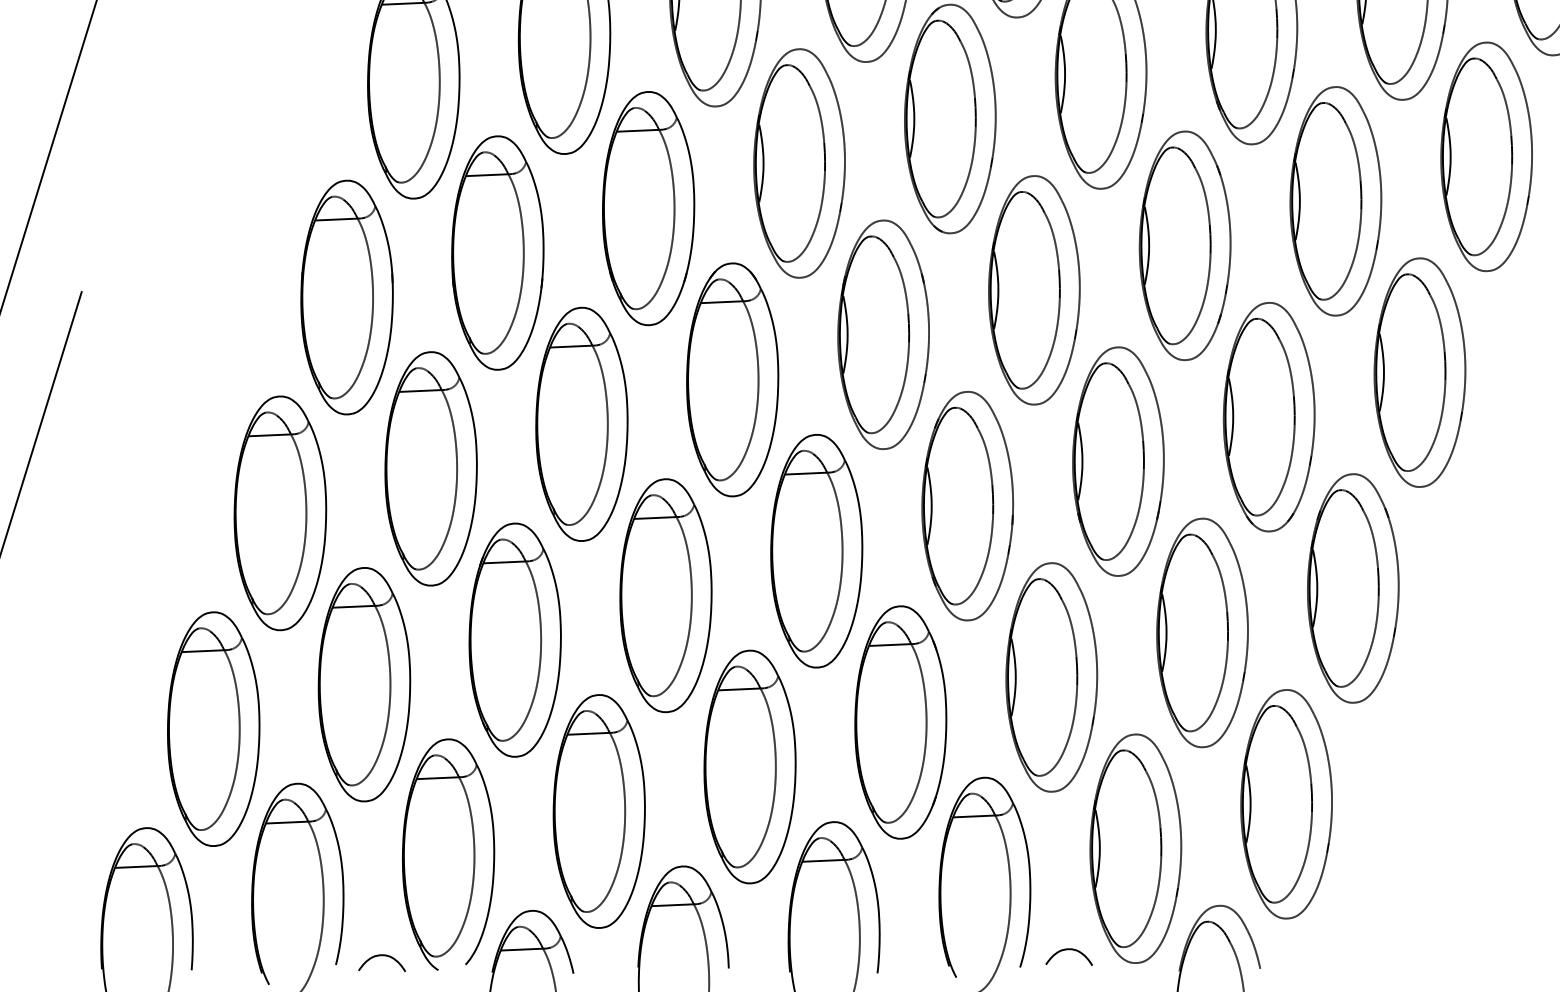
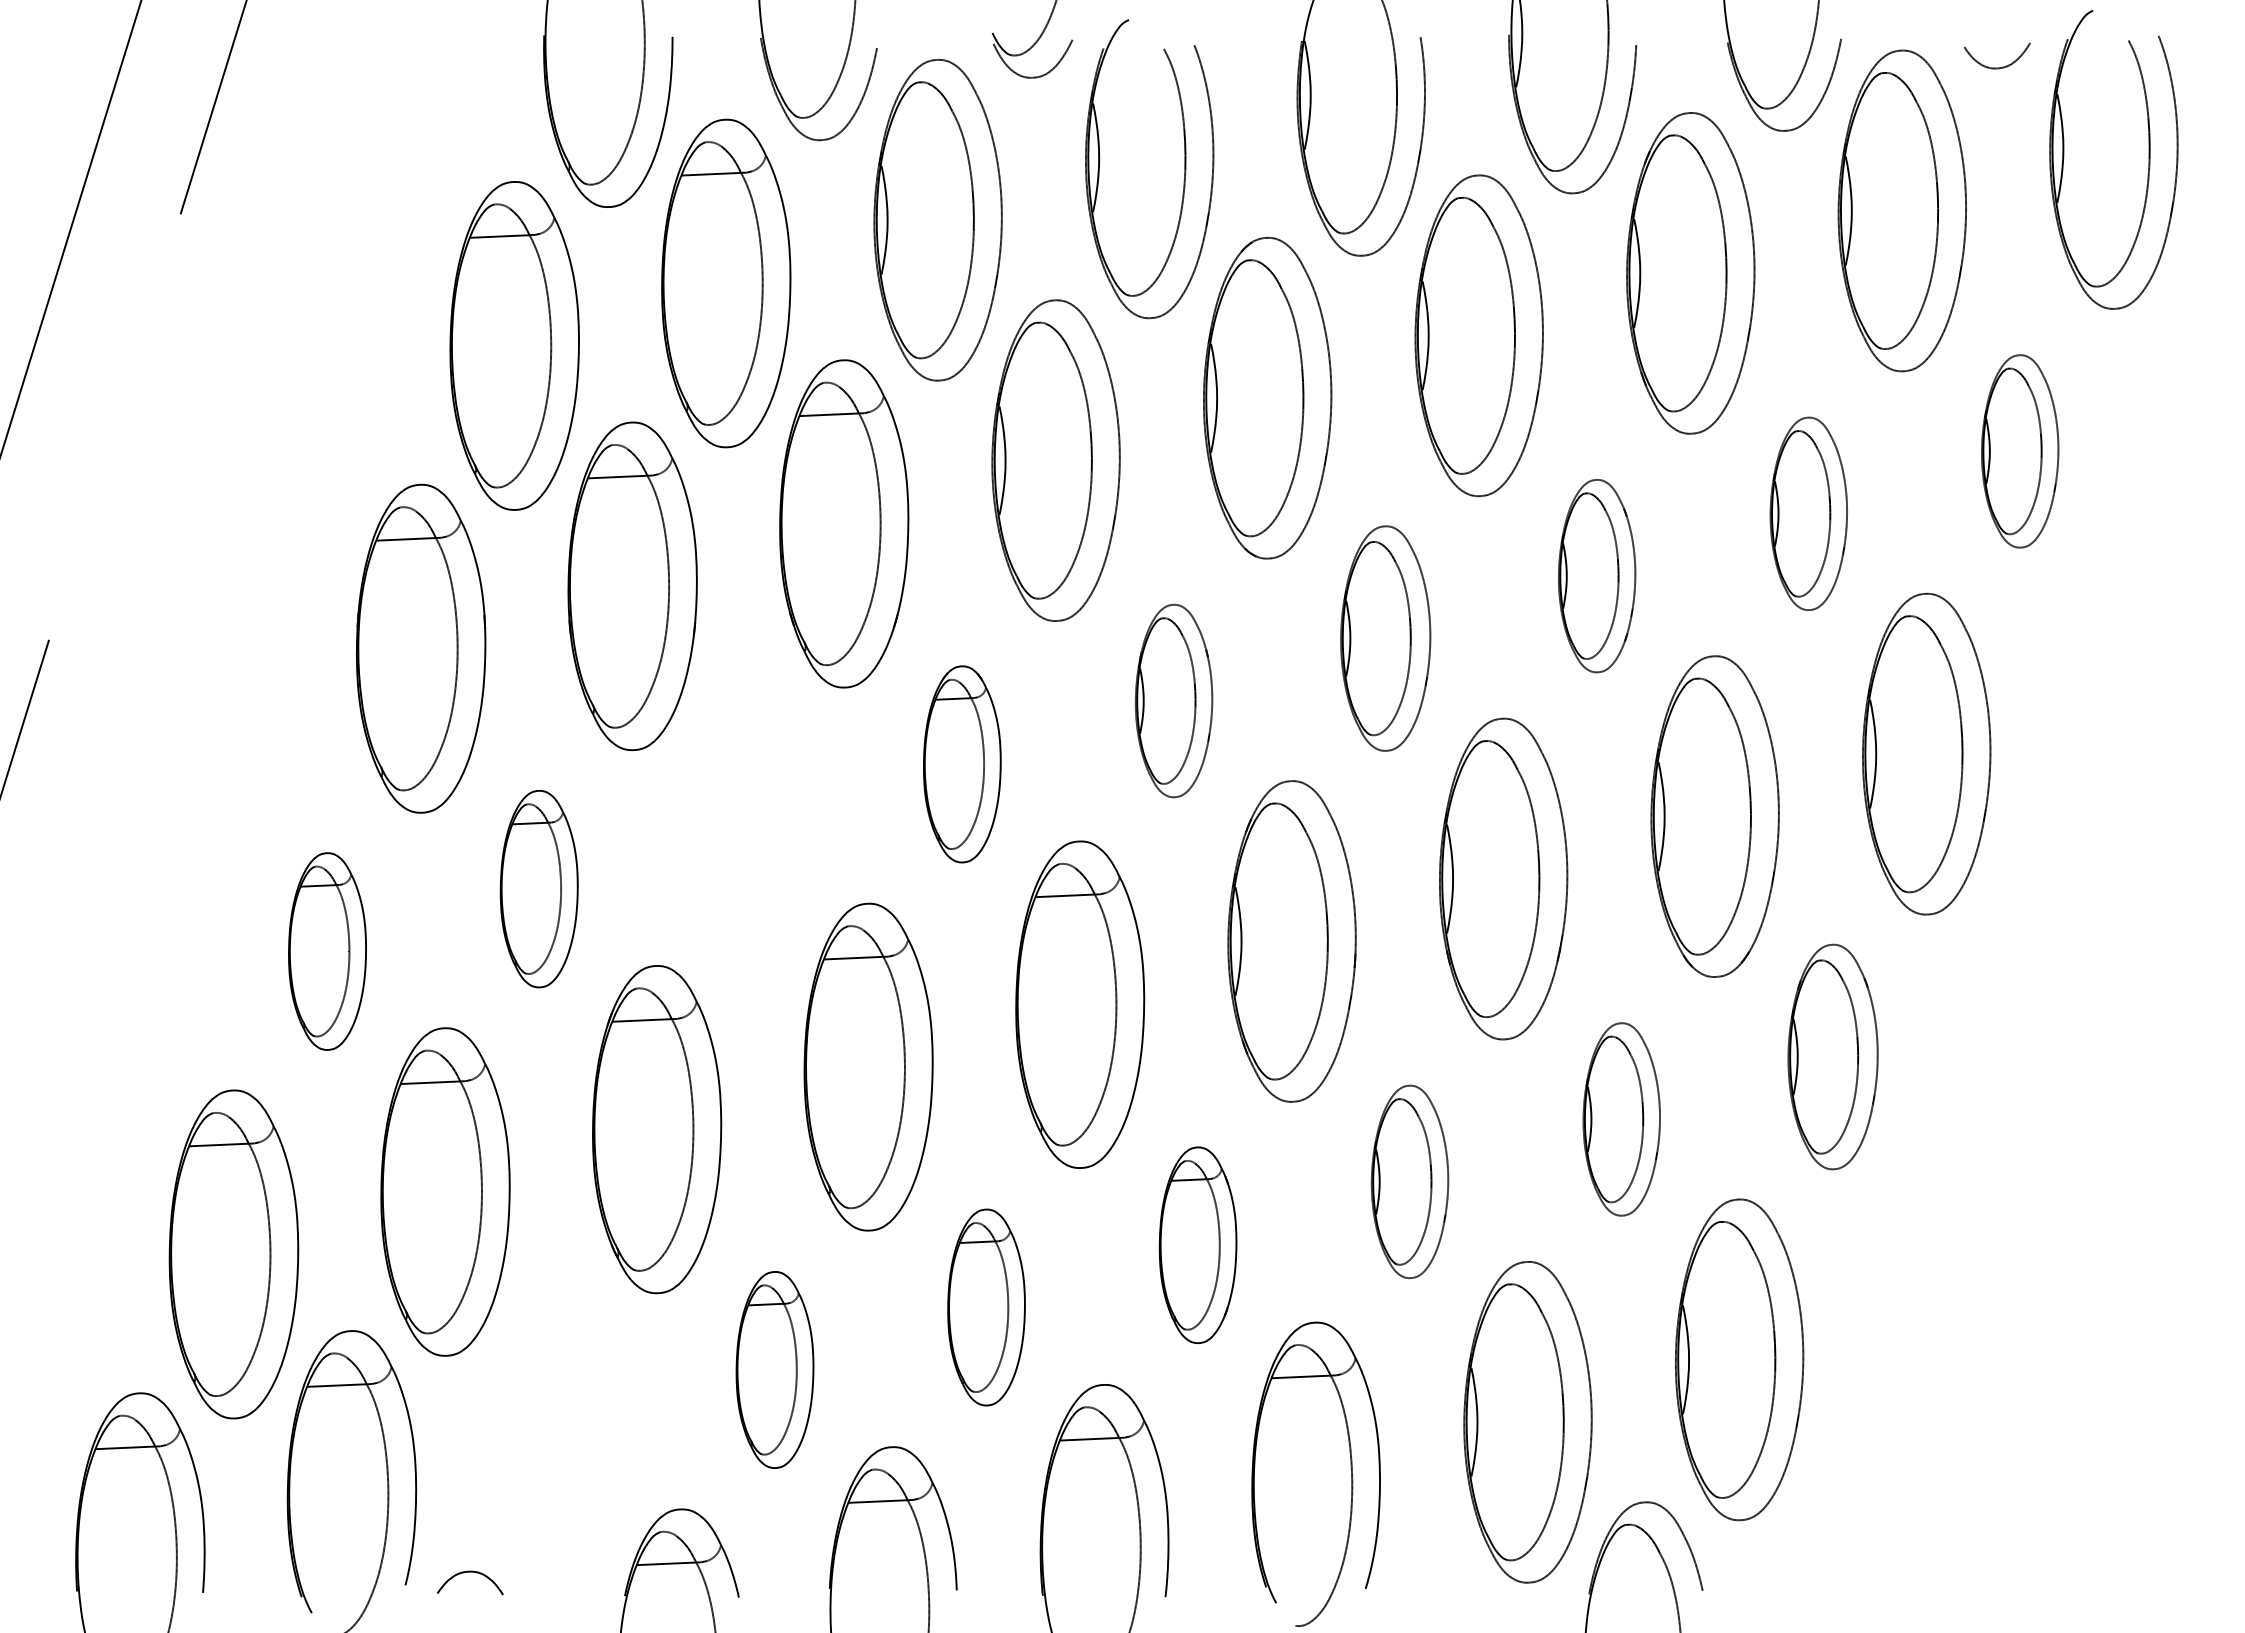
part: (1486, 156) -> (2019, 451), size x0.6
part: (1335, 201) -> (1808, 513), size x0.6
part: (1184, 245) -> (1596, 575), size x0.6
part: (1034, 290) -> (1385, 638), size x0.7
part: (883, 334) -> (1173, 700), size x0.6
part: (732, 380) -> (962, 764), size x0.6
part: (581, 424) -> (750, 826), removed
part: (431, 468) -> (539, 888), size x0.6
part: (280, 513) -> (327, 951), size x0.6
part: (1352, 588) -> (1832, 1056), size x0.7
part: (1202, 632) -> (1621, 1119), size x0.6
part: (1051, 677) -> (1409, 1181), size x0.6
part: (900, 722) -> (1197, 1245), size x0.6
part: (749, 766) -> (986, 1307), size x0.6
part: (598, 811) -> (774, 1369), size x0.6
part: (448, 854) -> (563, 1430), removed
curve: (1069, 950) -> (1434, 1564), removed

